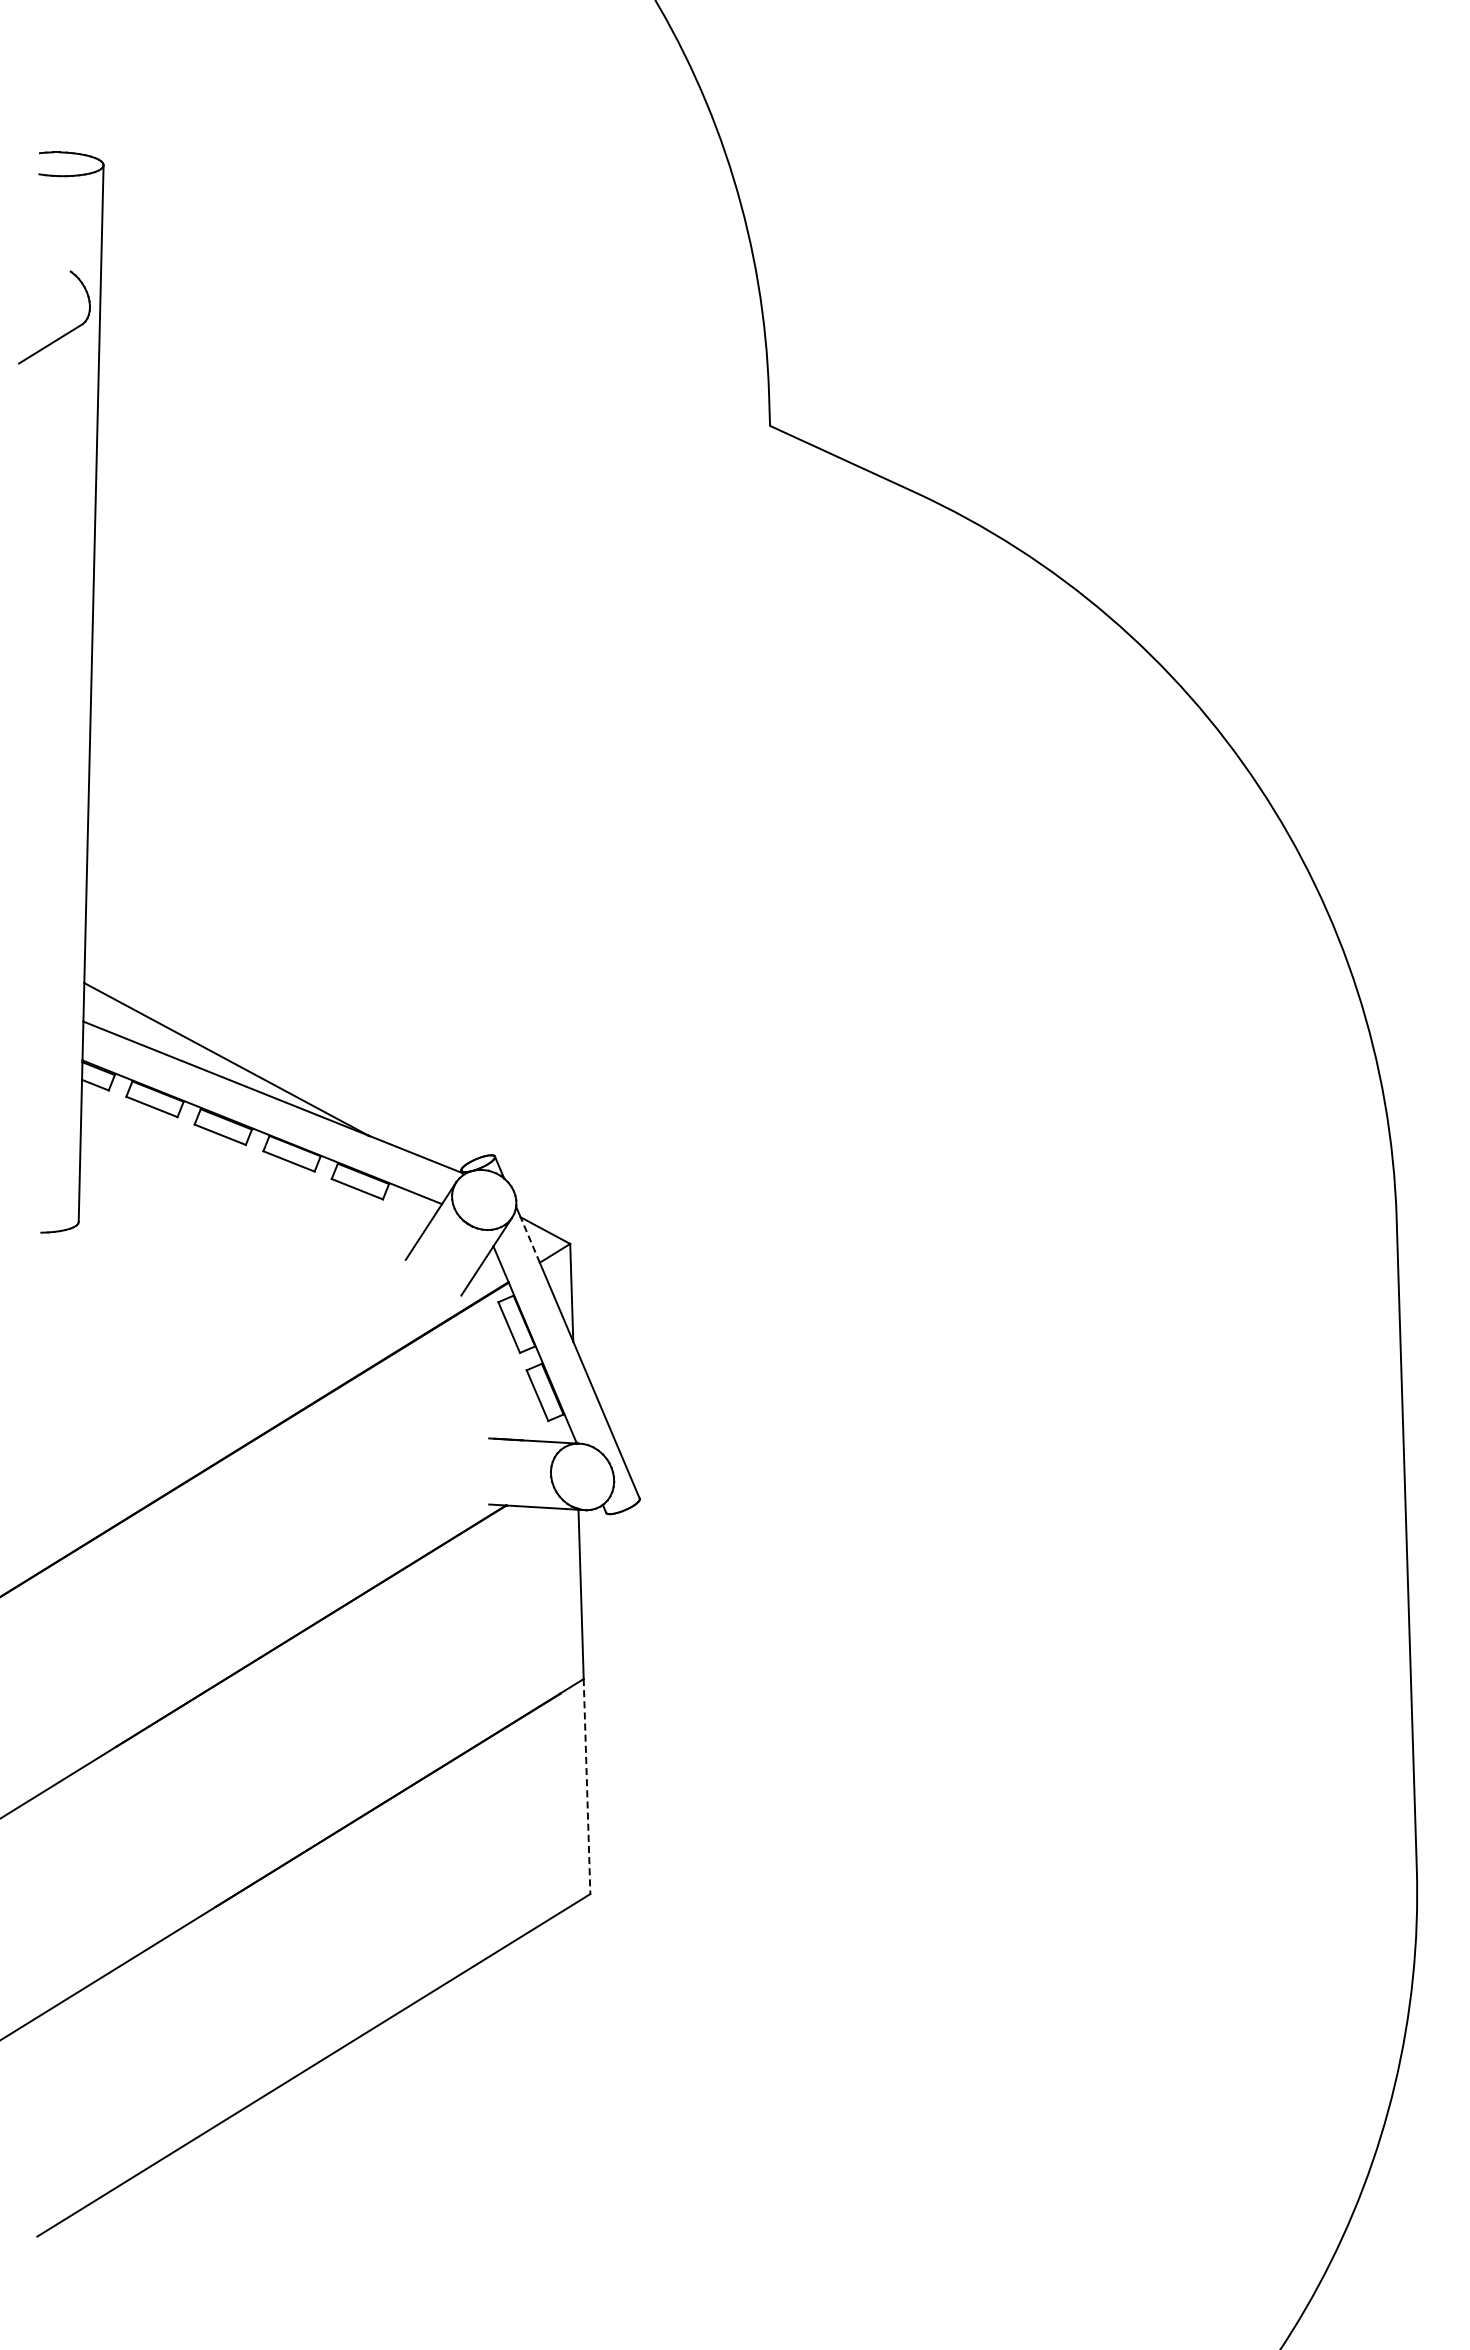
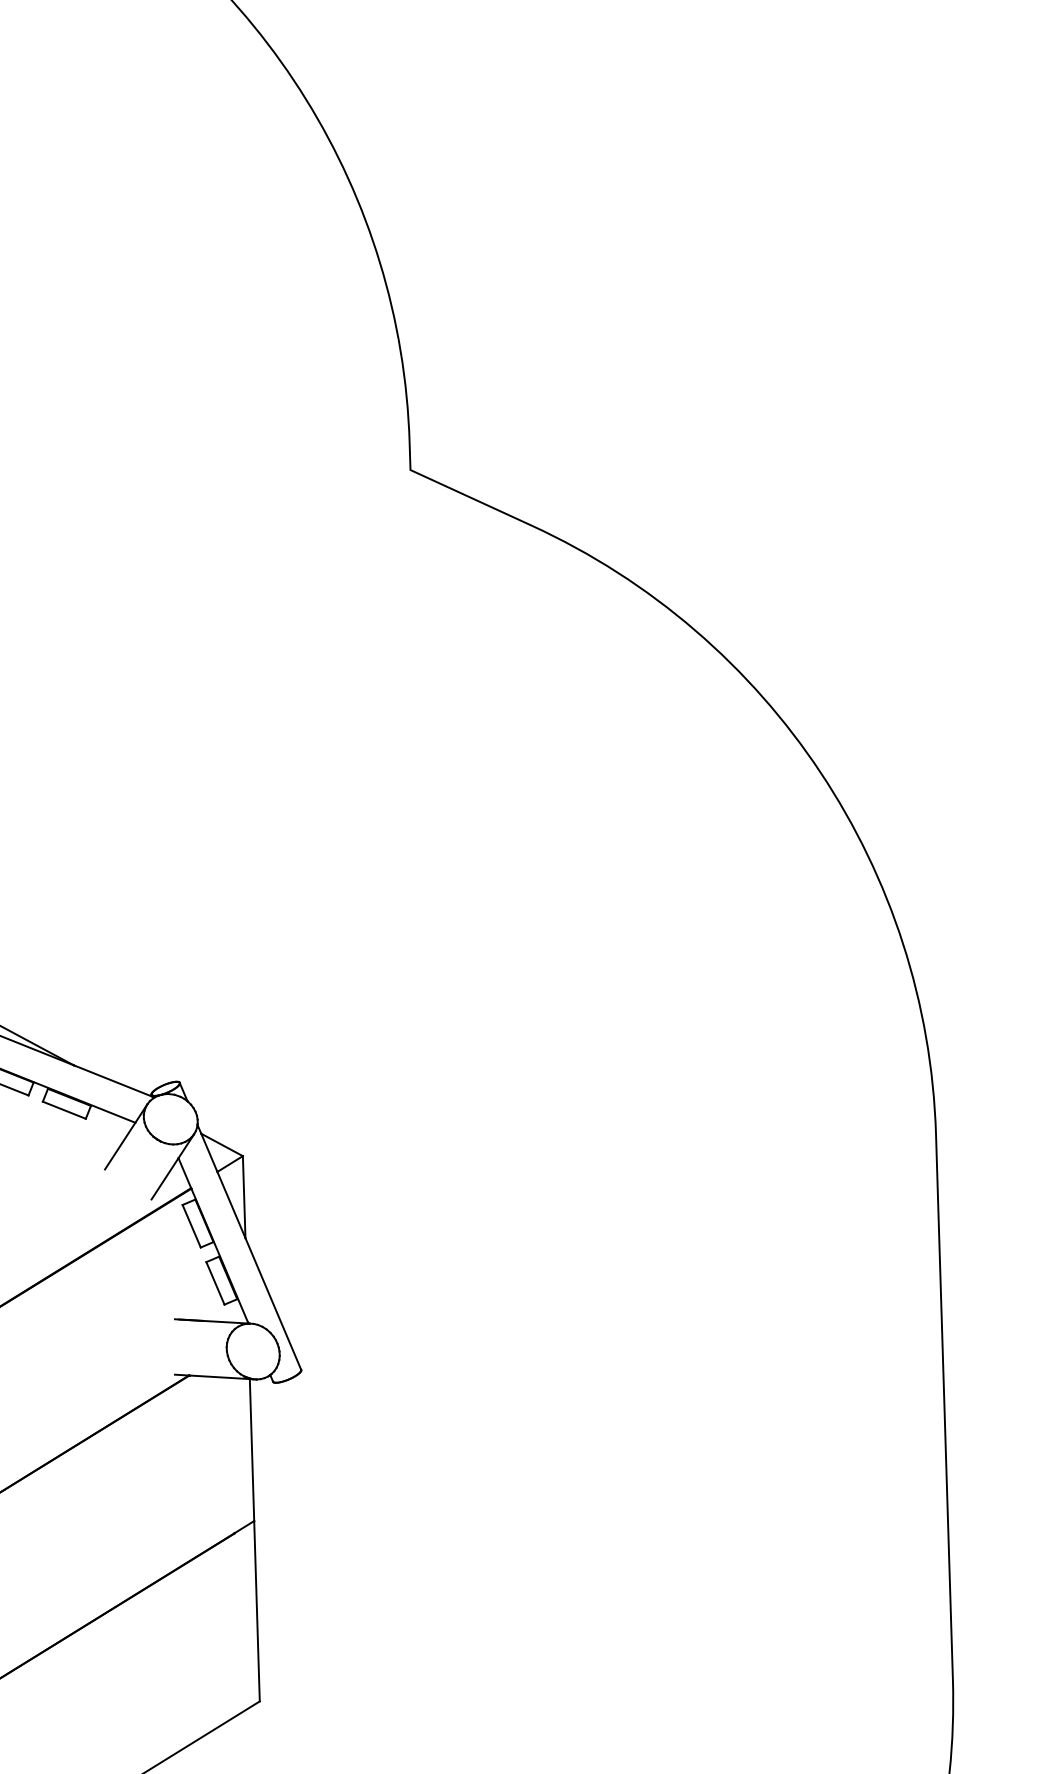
line: (530, 1239) -> (209, 1152), dashed -> solid
line: (587, 1786) -> (257, 1611), dashed -> solid

